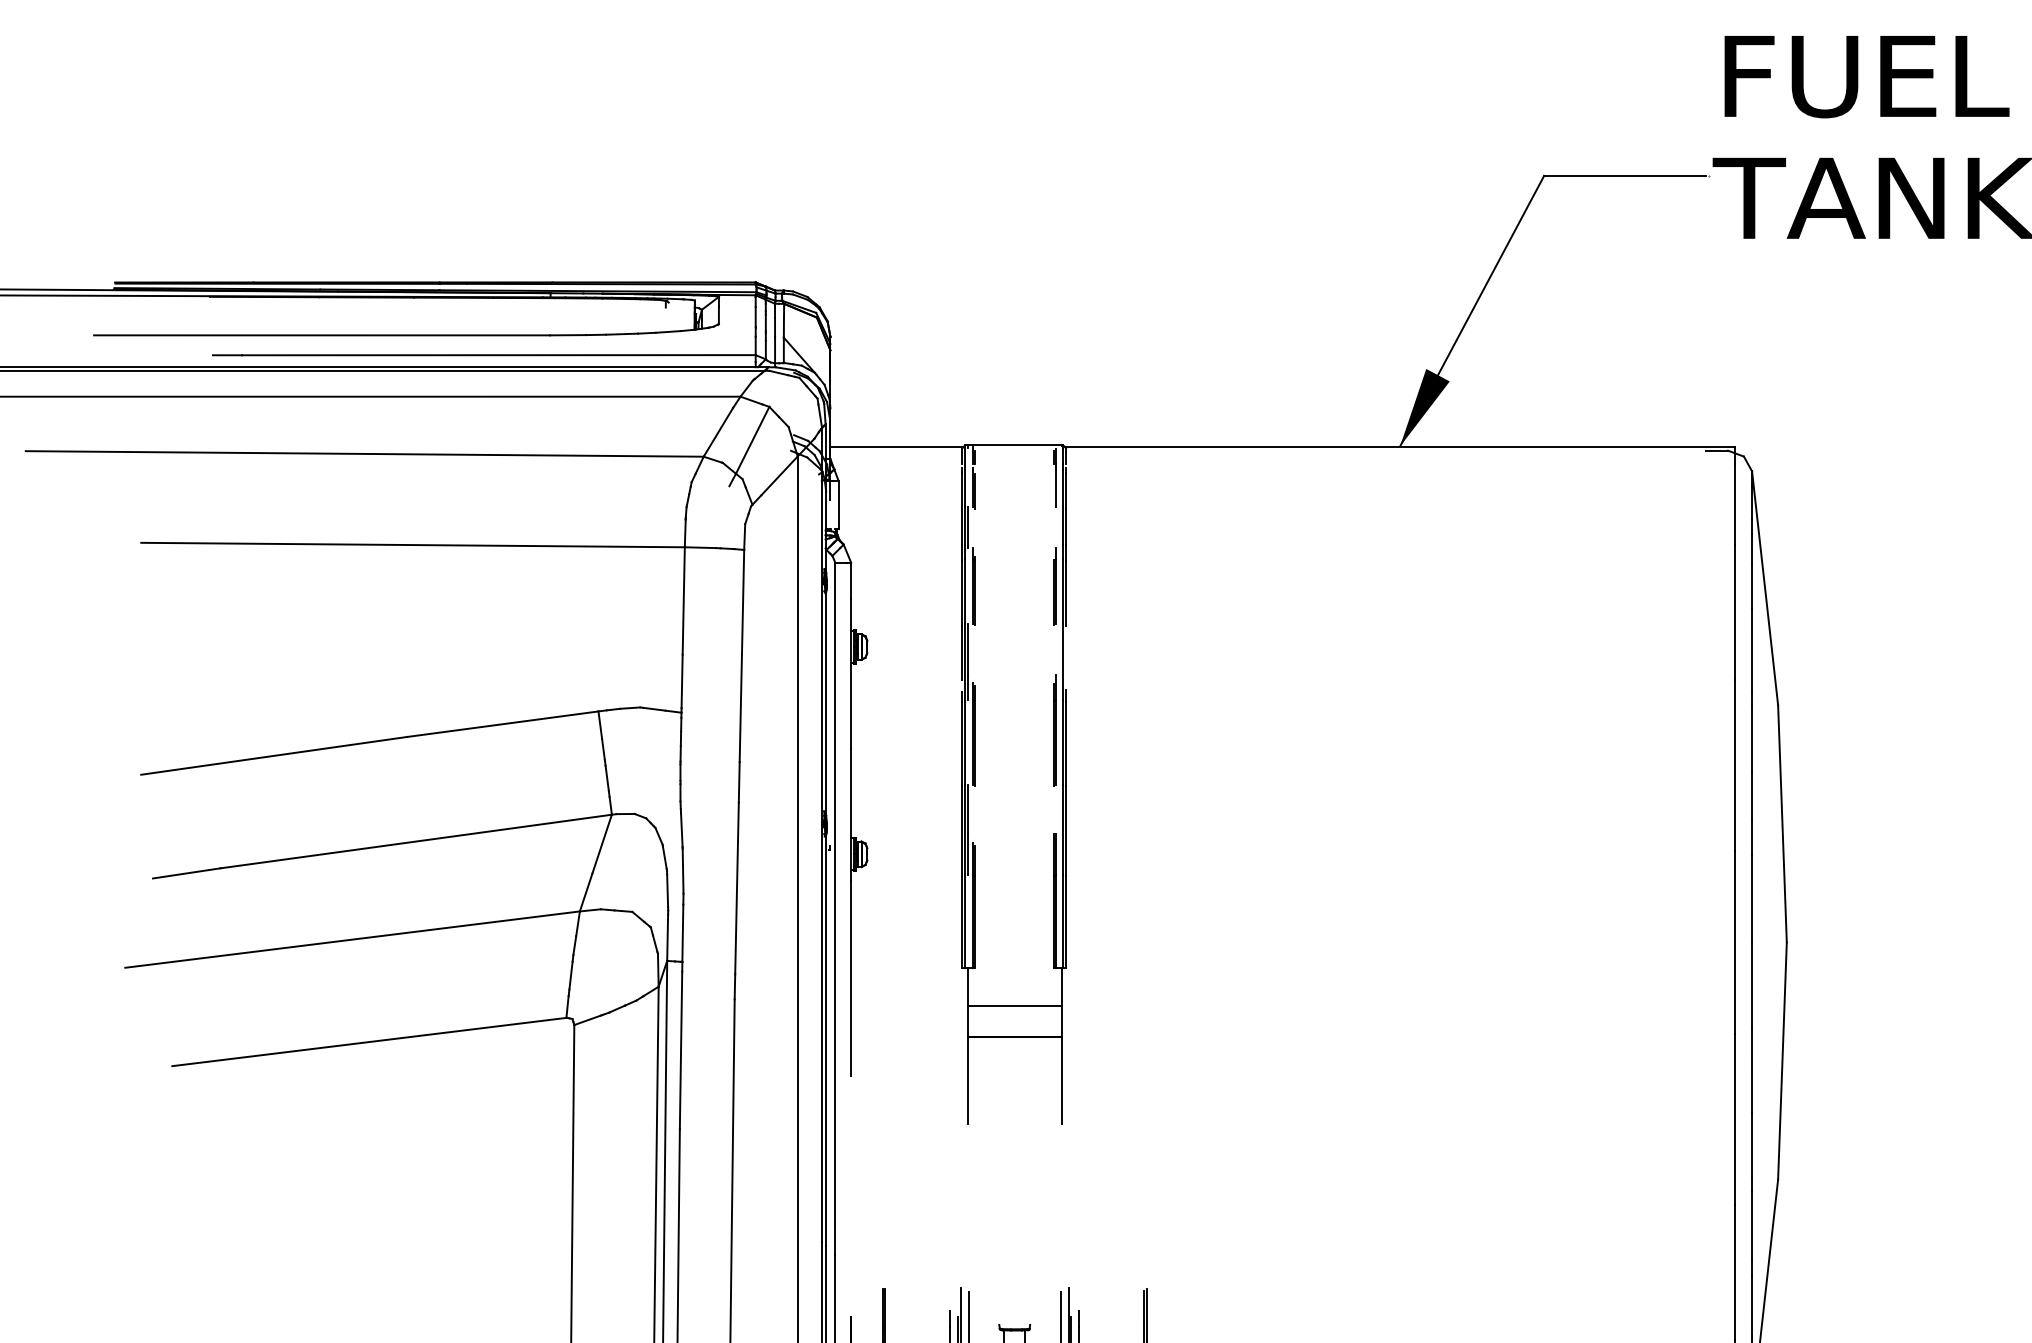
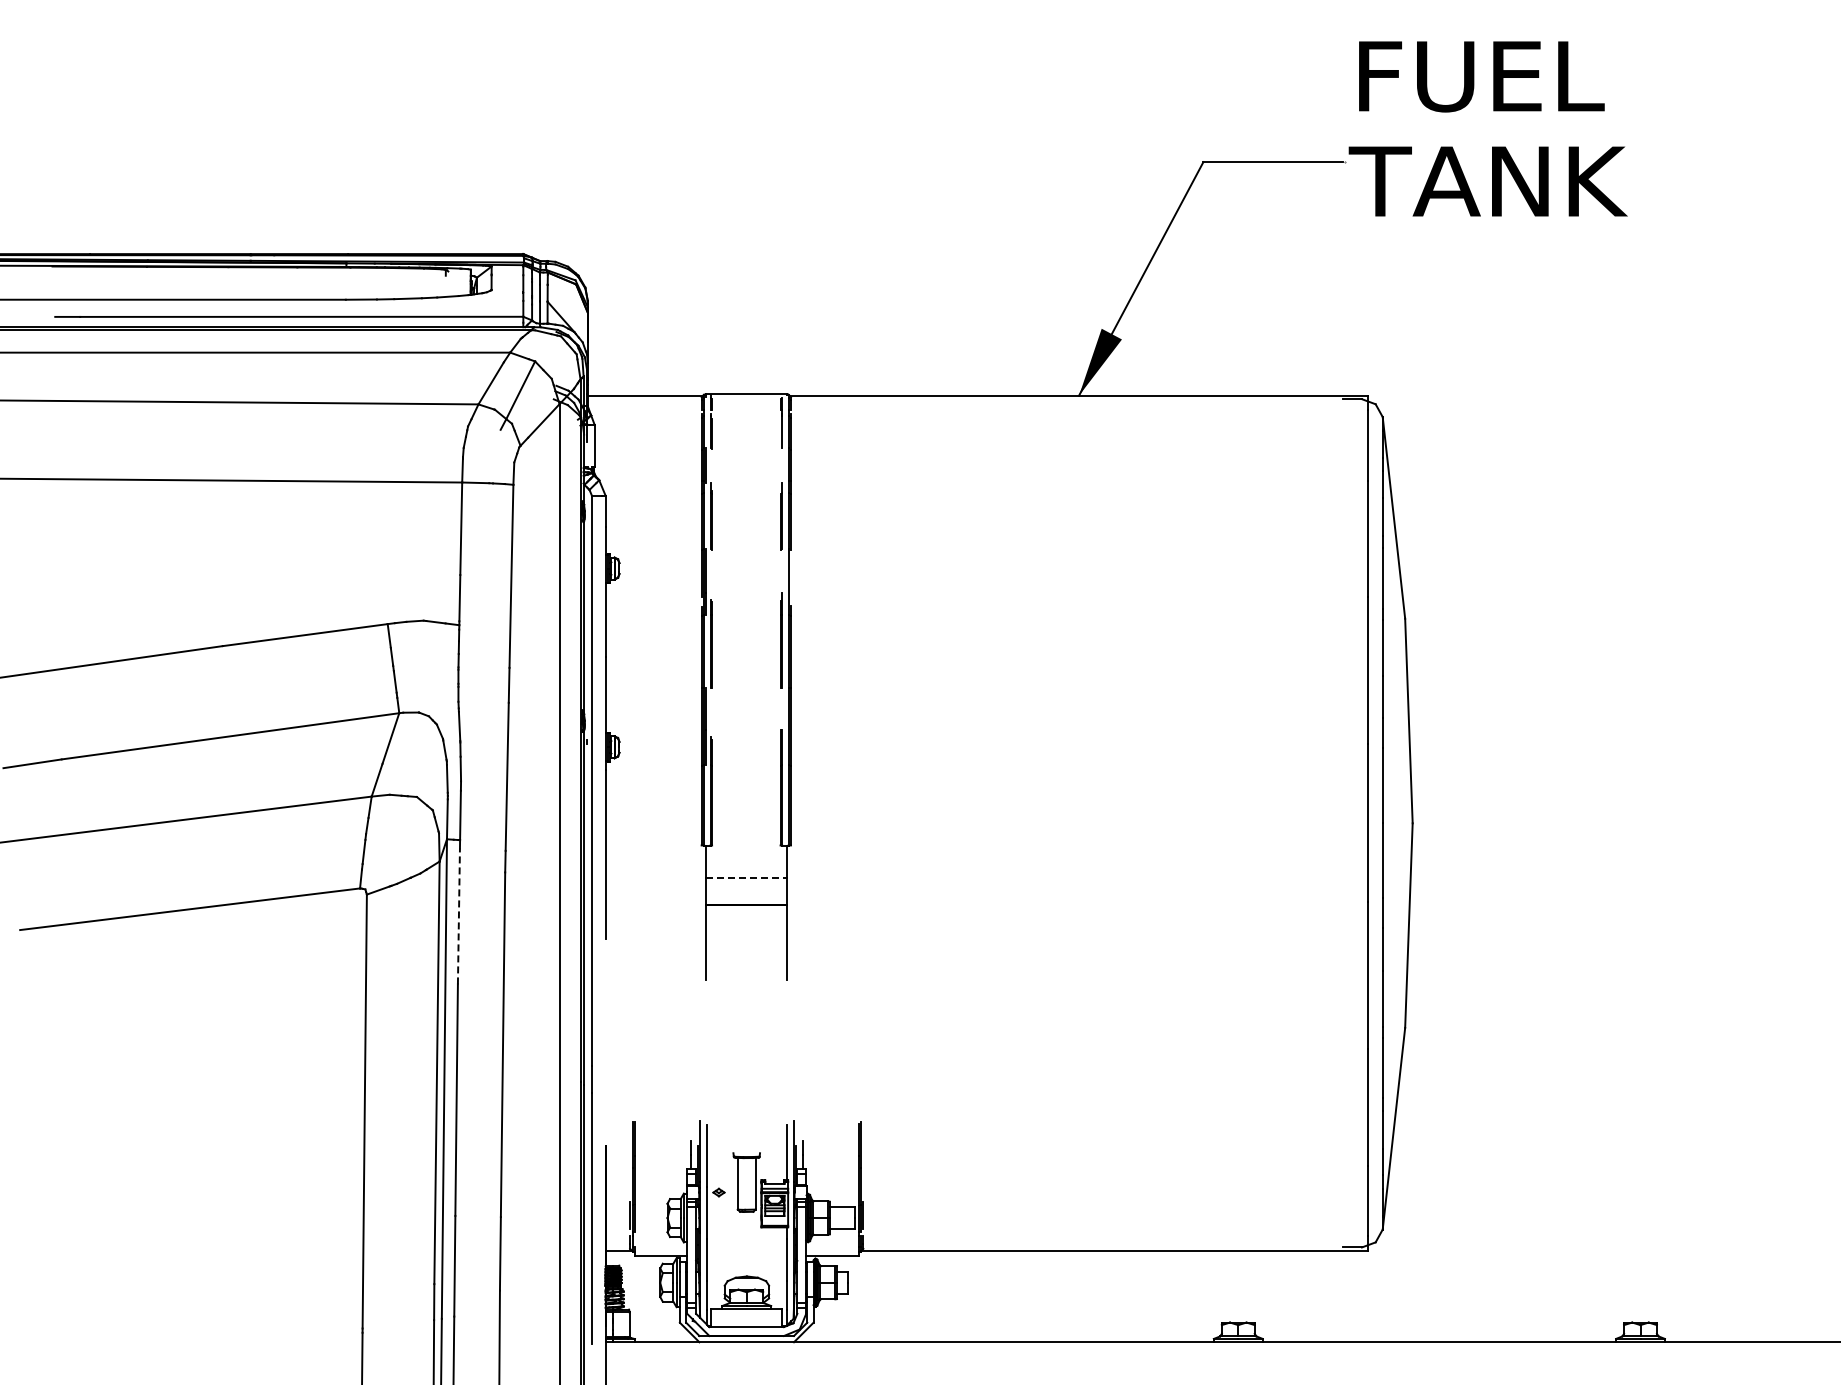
line: (1015, 1006) -> (747, 878), solid -> dashed
line: (680, 1049) -> (458, 915), solid -> dashed

